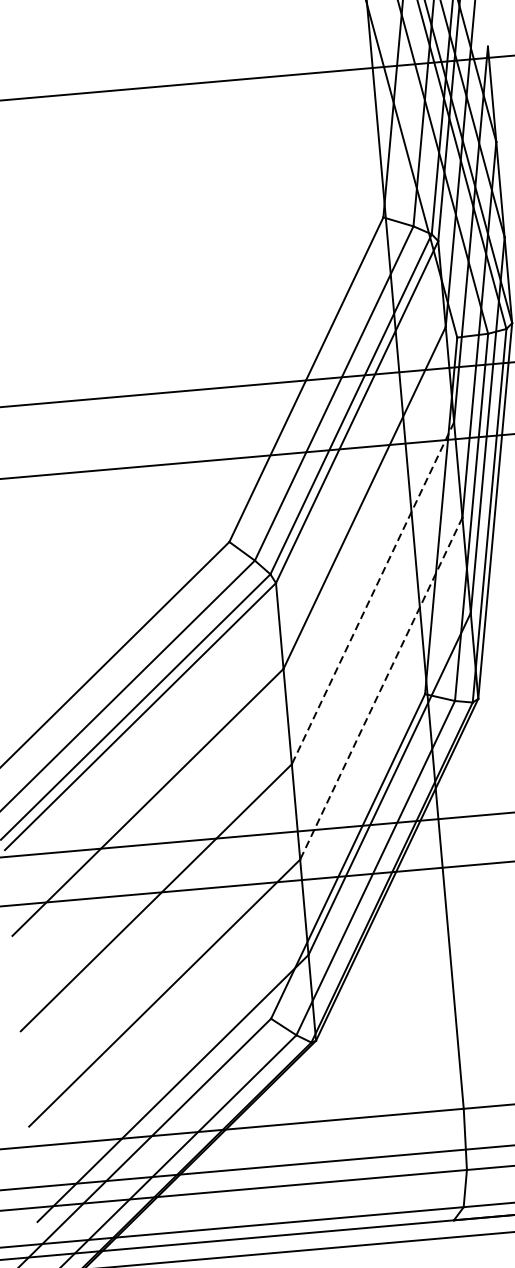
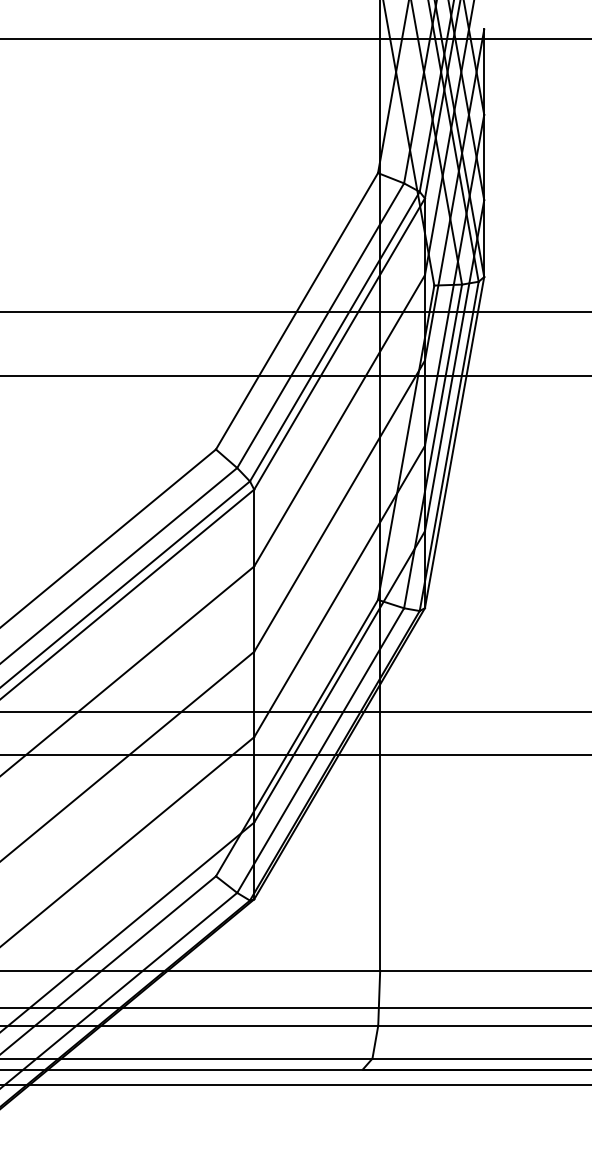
line: (372, 593) -> (339, 506), dashed -> solid
line: (381, 688) -> (339, 591), dashed -> solid

